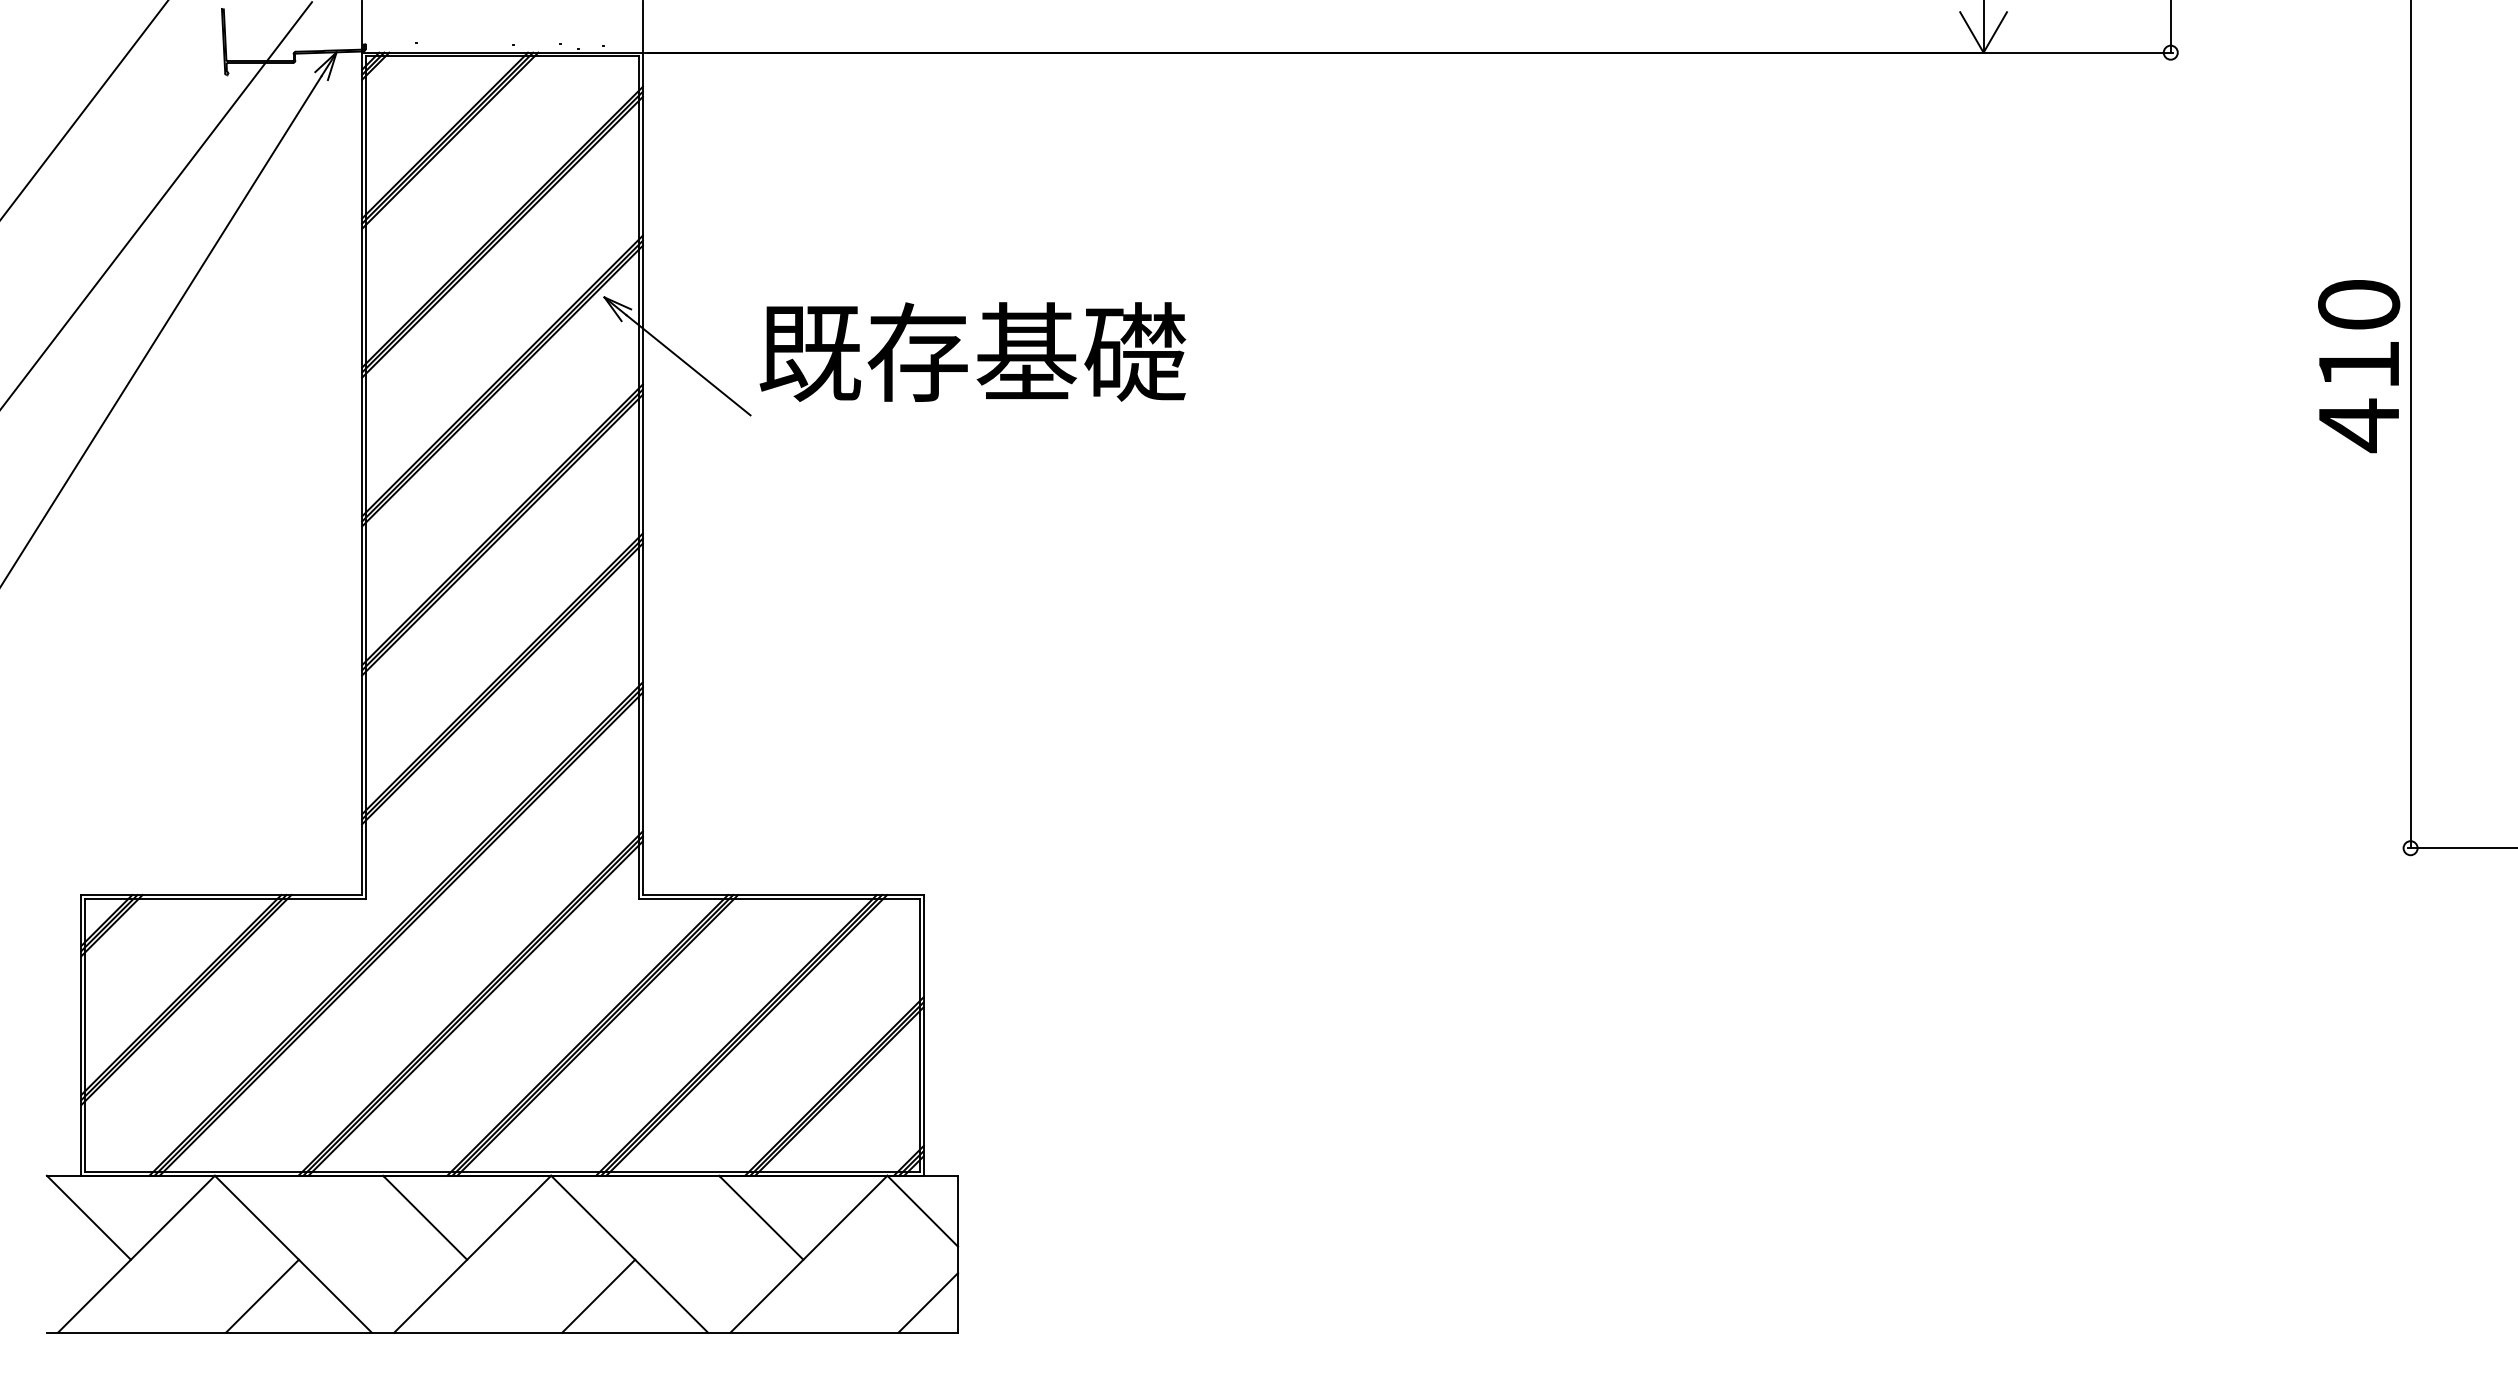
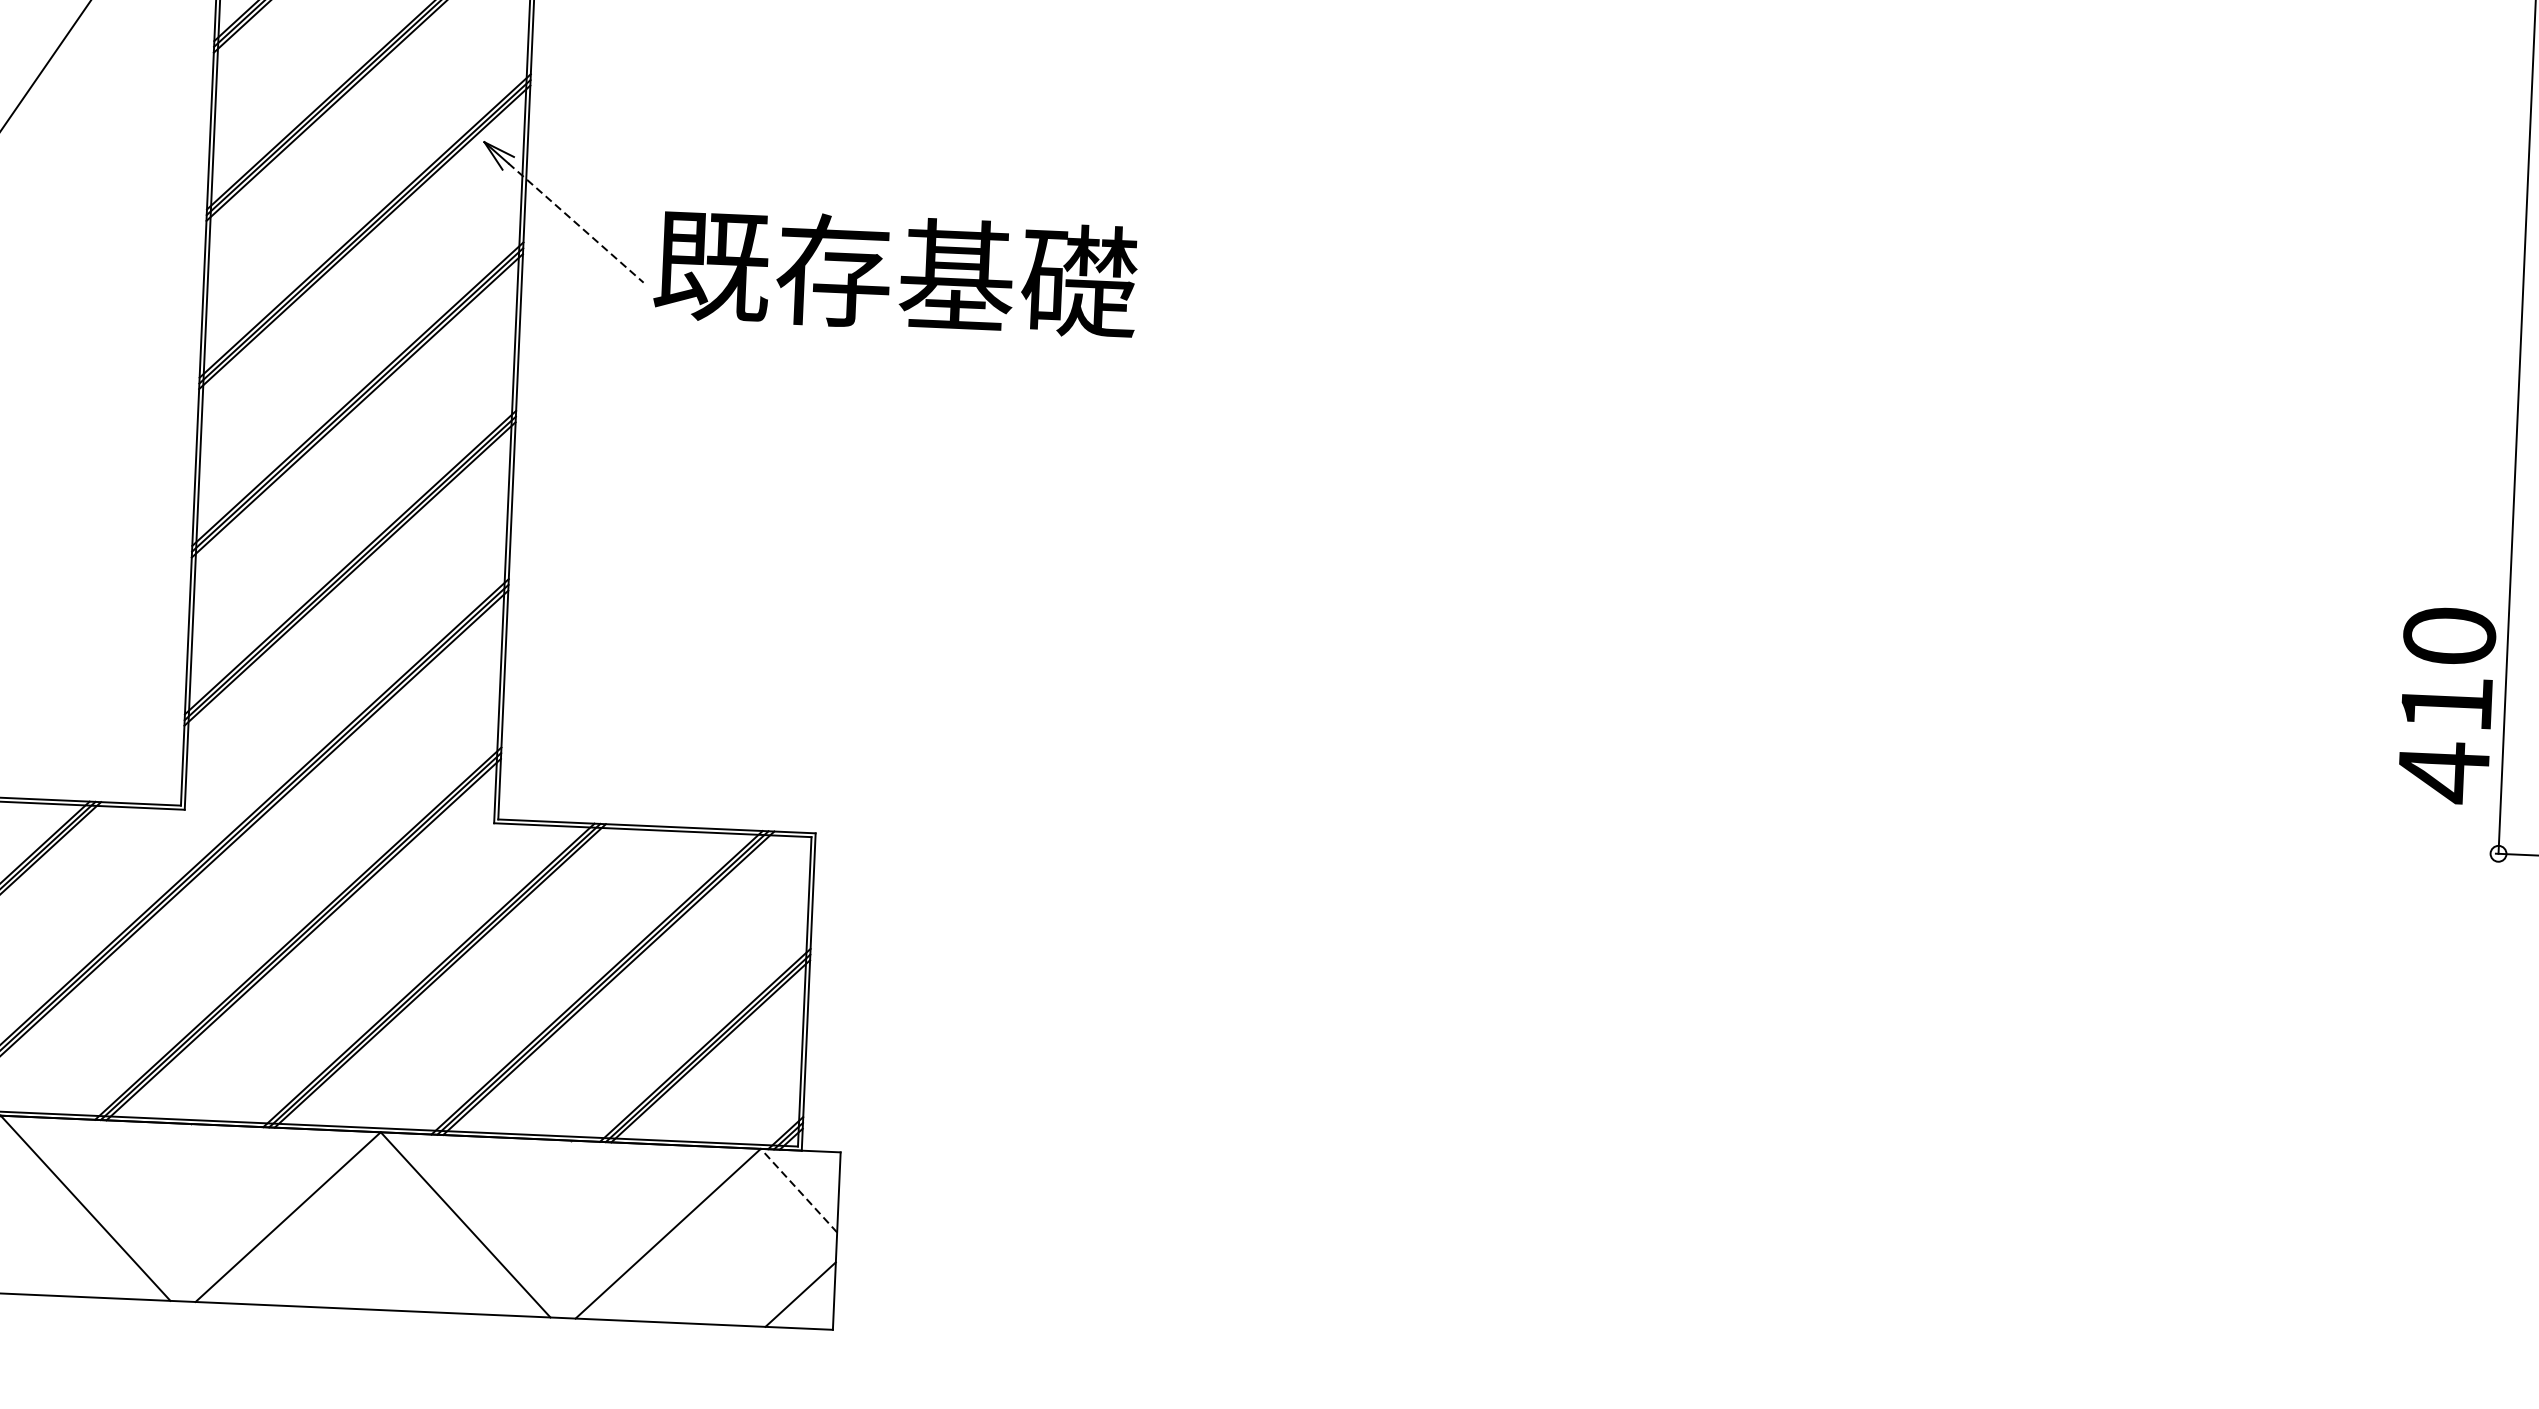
text: (972, 351) -> (895, 272), moved
line: (688, 365) -> (575, 223), solid -> dashed
text: (2359, 366) -> (2447, 705), moved
line: (922, 1210) -> (798, 1189), solid -> dashed
line: (425, 1217) -> (236, 1173), removed
line: (761, 1217) -> (616, 1189), removed
line: (261, 1295) -> (47, 1253), removed
line: (598, 1295) -> (428, 1269), removed

